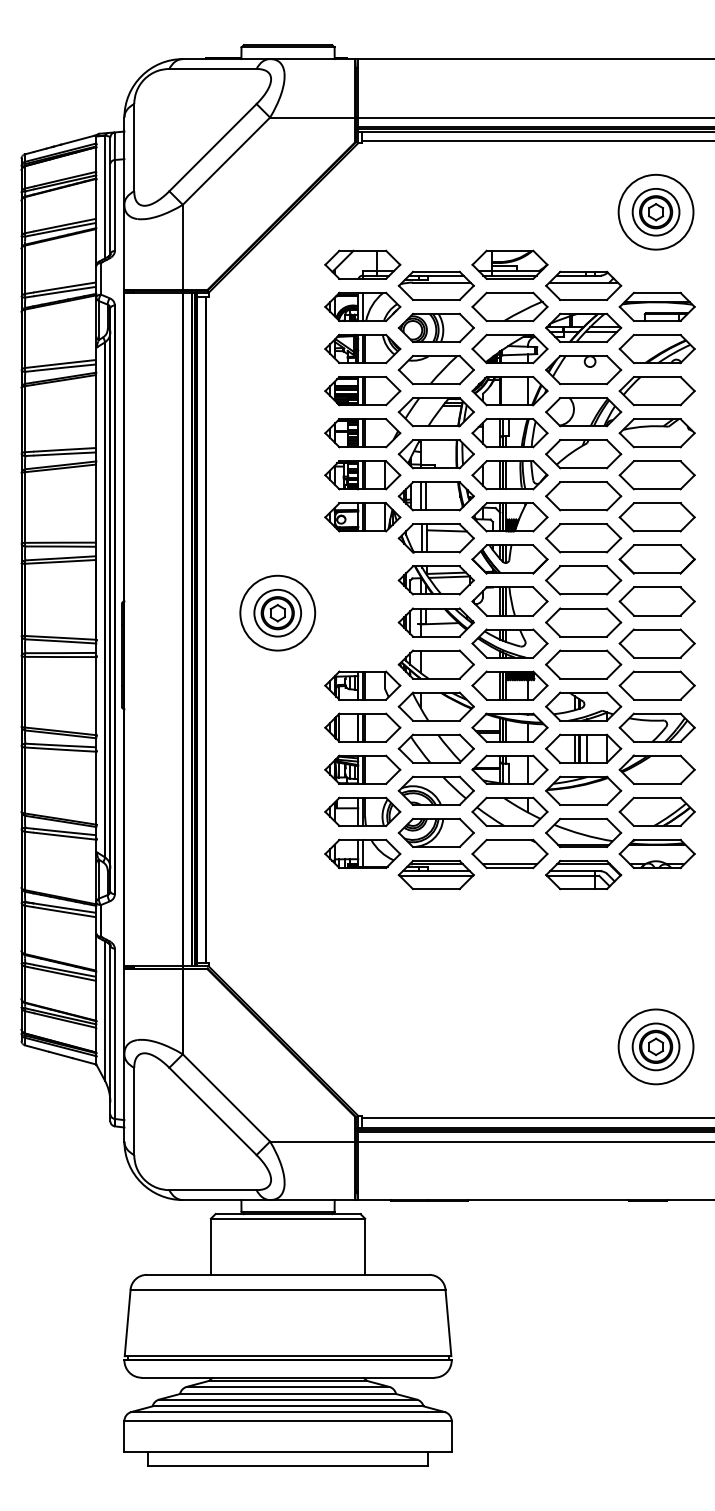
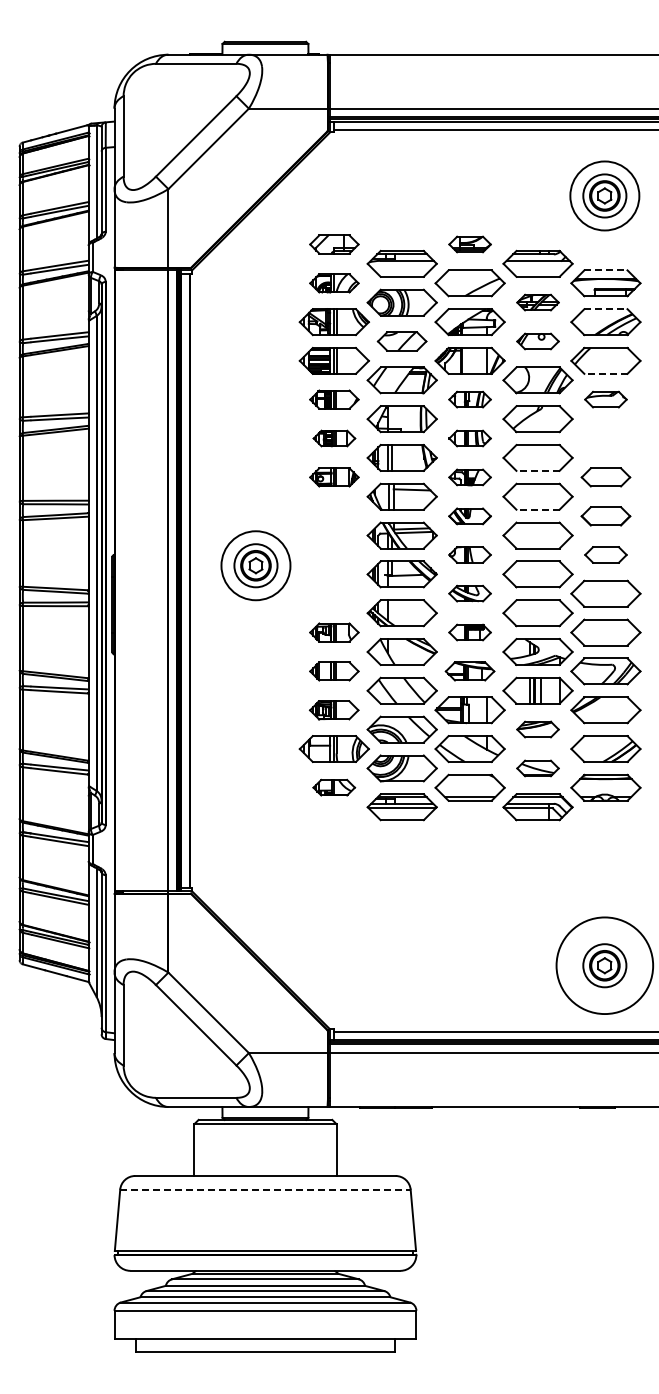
part: (362, 264) -> (334, 244), size x0.7
part: (509, 264) -> (469, 244), size x0.6
line: (656, 293) -> (605, 270), solid -> dashed
part: (362, 307) -> (334, 283), size x0.7
part: (583, 327) -> (537, 302), size x0.6
line: (656, 335) -> (605, 309), solid -> dashed
part: (435, 370) -> (401, 341), size x0.7
part: (583, 370) -> (537, 341), size x0.6
line: (656, 404) -> (605, 373), solid -> dashed
part: (362, 432) -> (334, 399), size x0.7
part: (509, 432) -> (469, 399), size x0.6
part: (656, 432) -> (605, 399), size x0.6
part: (362, 475) -> (334, 438), size x0.6
part: (509, 475) -> (469, 438), size x0.6
part: (656, 475) -> (605, 438), removed
line: (584, 509) -> (538, 470), solid -> dashed
part: (362, 517) -> (334, 477), size x0.7
part: (509, 517) -> (469, 477), size x0.6
part: (656, 517) -> (605, 477), size x0.7
line: (584, 552) -> (538, 509), solid -> dashed
part: (509, 559) -> (469, 516), size x0.6
part: (656, 559) -> (605, 516), size x0.7
part: (509, 600) -> (469, 554), size x0.6
part: (656, 600) -> (605, 554), size x0.6
part: (509, 643) -> (469, 593), size x0.6
part: (362, 685) -> (334, 632), size x0.7
part: (509, 685) -> (469, 632), size x0.6
part: (362, 727) -> (334, 671), size x0.7
part: (509, 727) -> (469, 671), size x0.7
part: (361, 770) -> (333, 710), size x0.7
part: (583, 790) -> (537, 729), size x0.6
part: (583, 833) -> (537, 768), size x0.6
part: (361, 853) -> (333, 787), size x0.6
circle: (655, 1046) -> (604, 965), size x1.4
line: (288, 1289) -> (265, 1189), solid -> dashed

